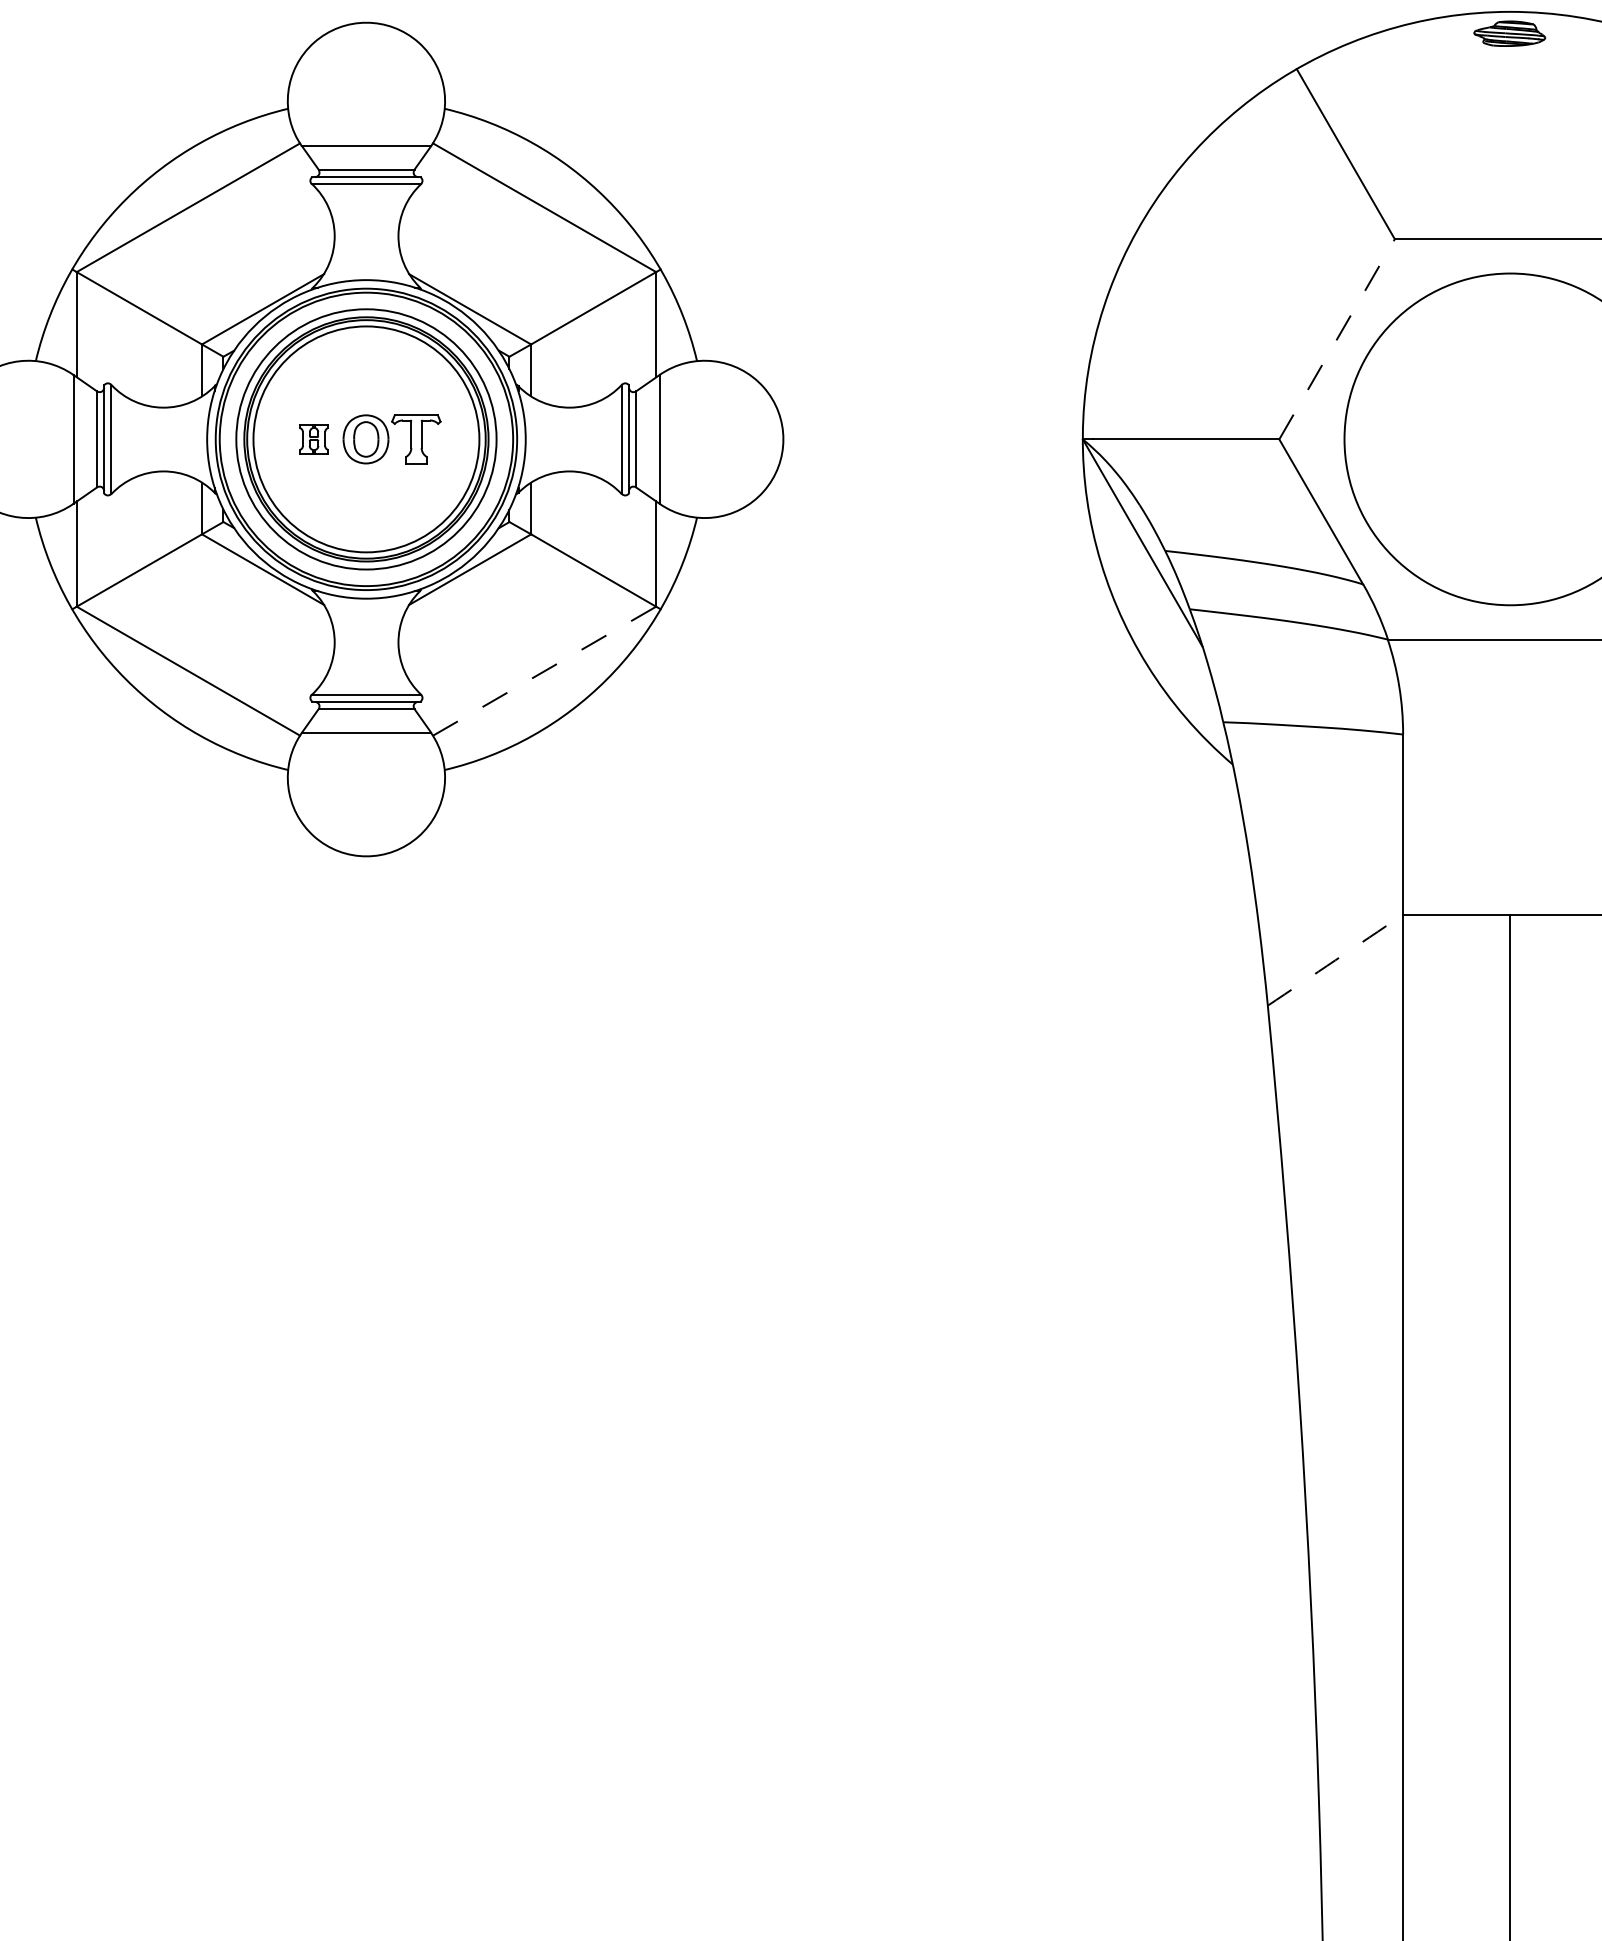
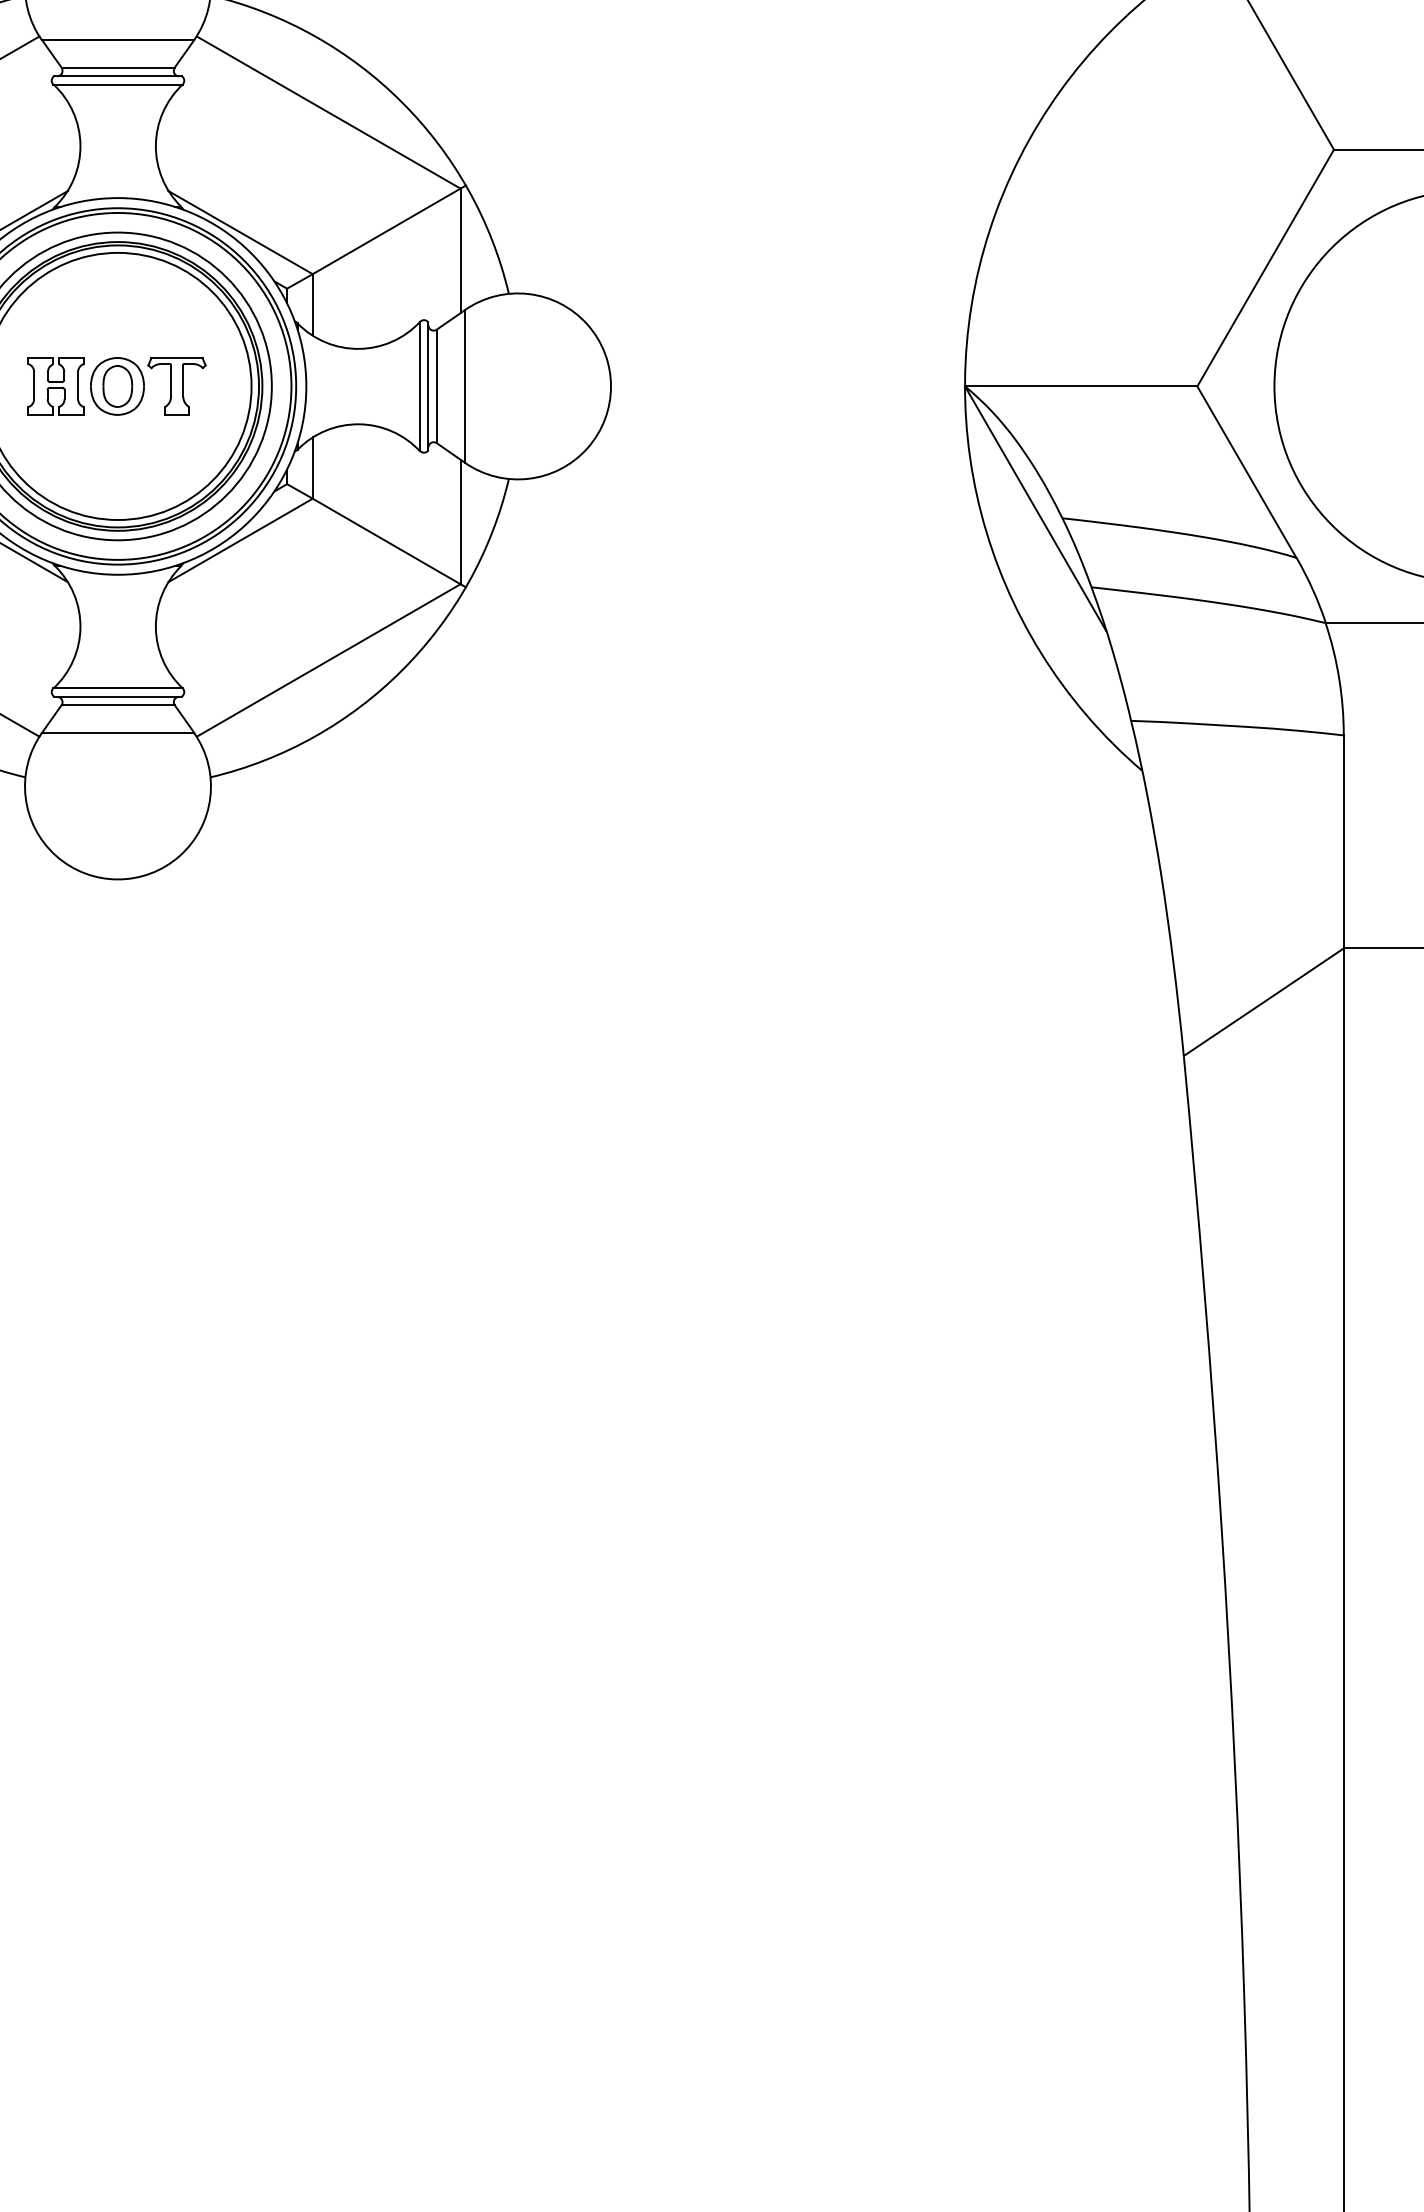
line: (1337, 339) -> (1266, 268), dashed -> solid
part: (313, 439) -> (55, 386), size x1.67
line: (544, 671) -> (328, 660), dashed -> solid
arc: (1335, 960) -> (1263, 1002), dashed -> solid

